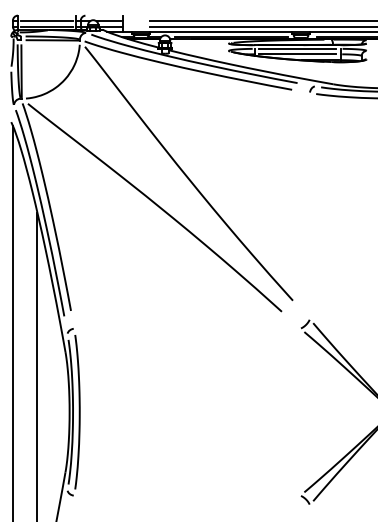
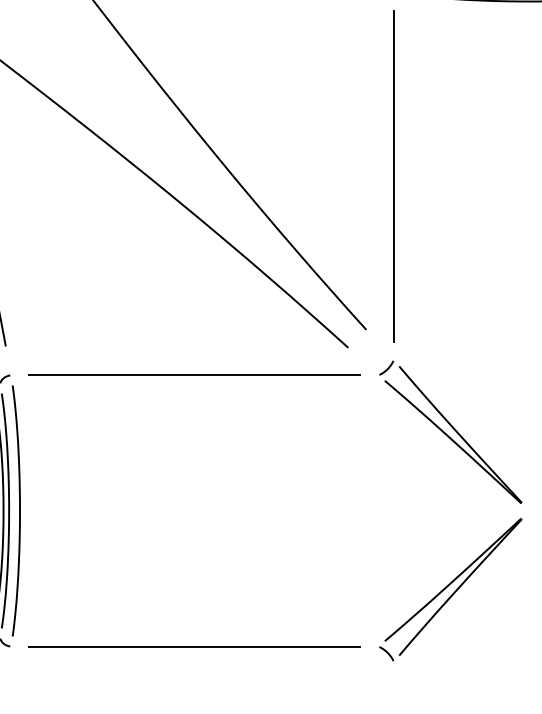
line: (309, 205) -> (393, 175), added
line: (187, 328) -> (195, 375), added
line: (187, 495) -> (195, 646), added

